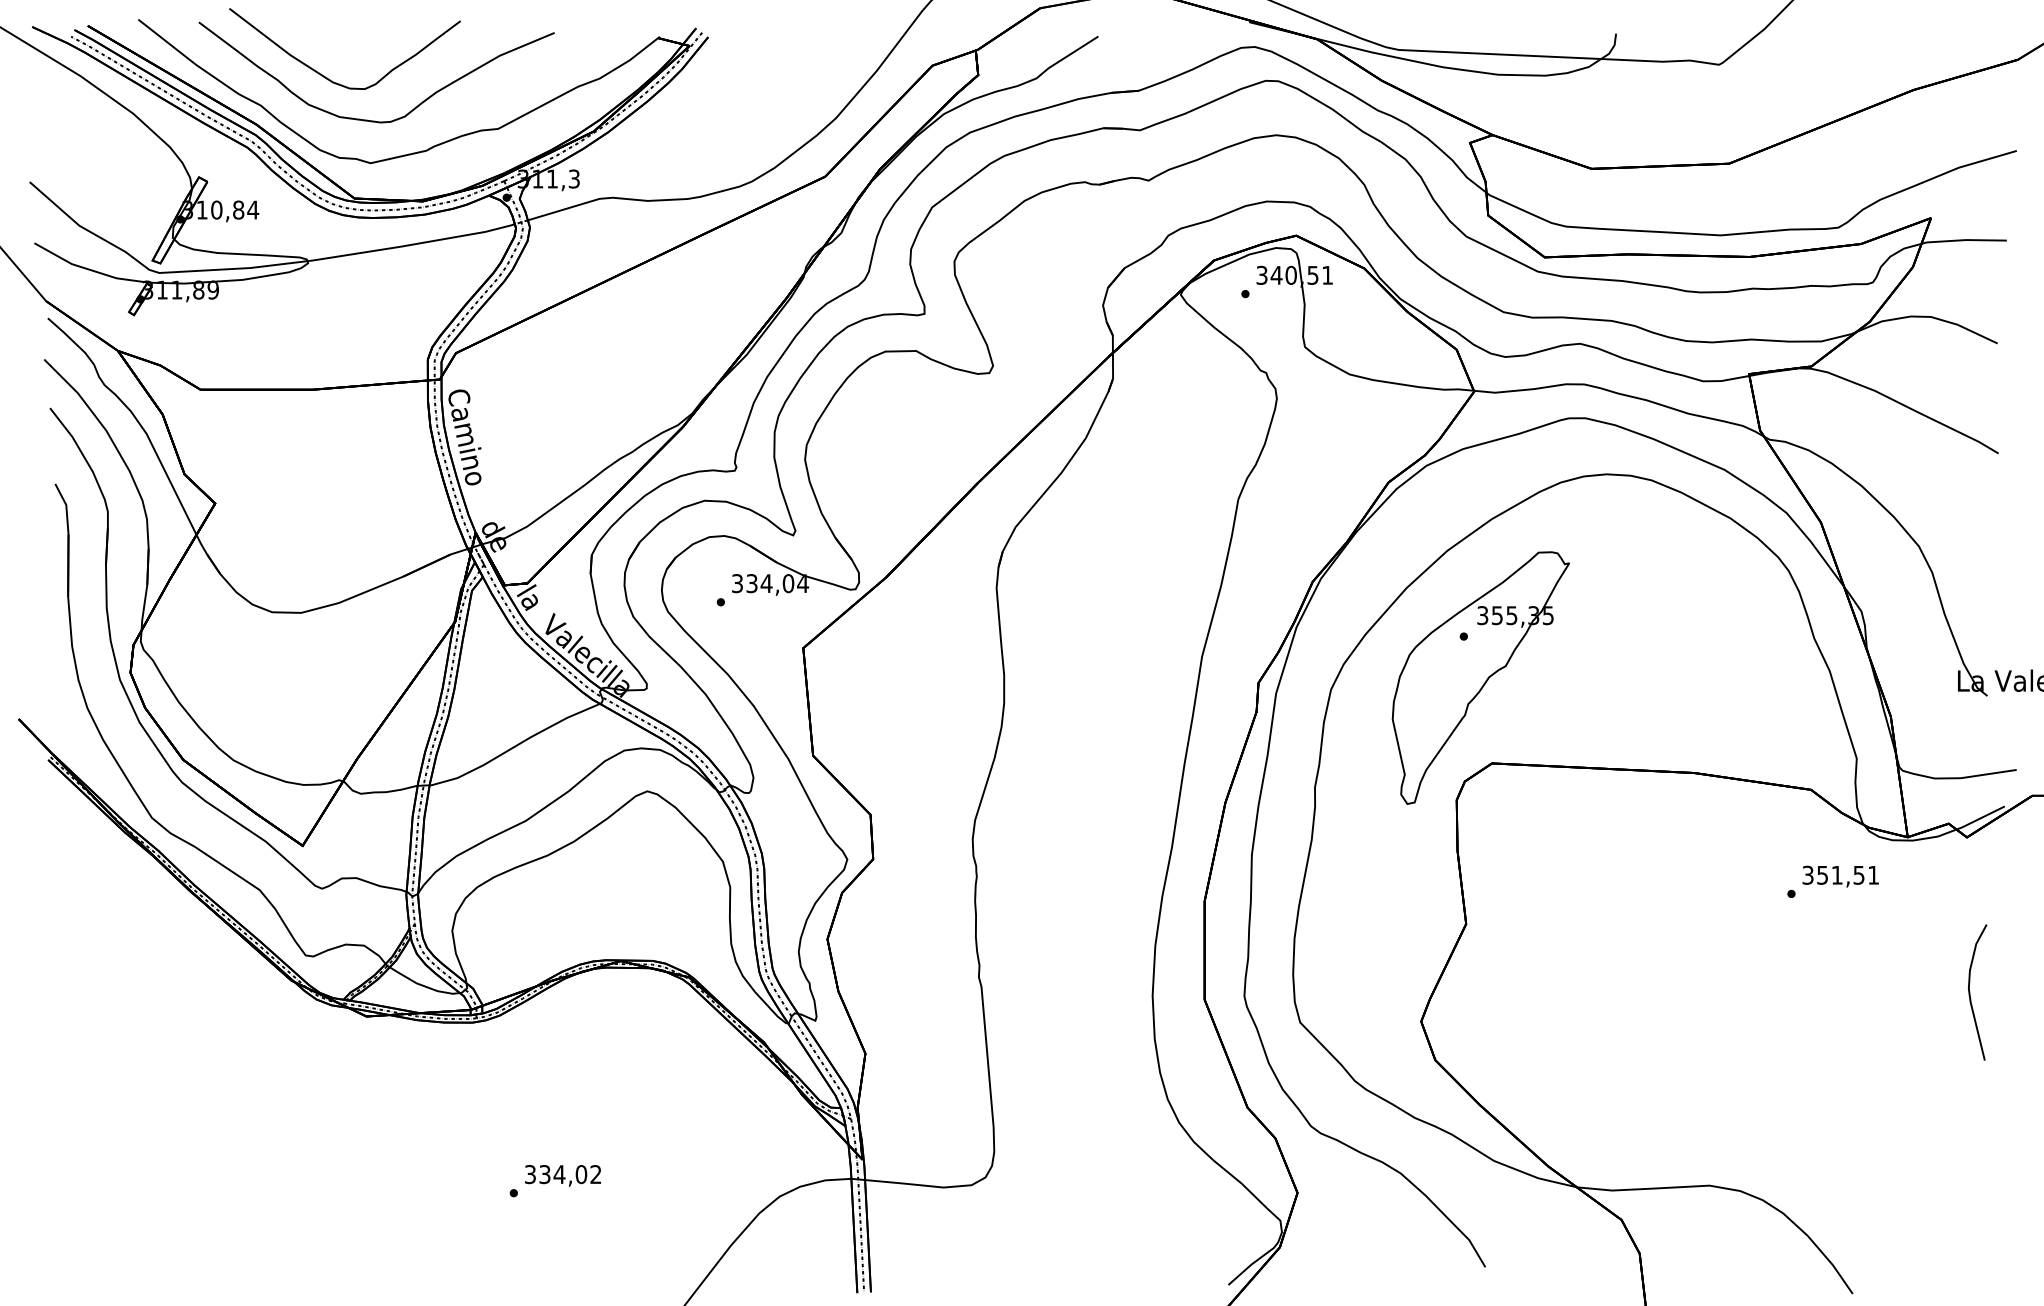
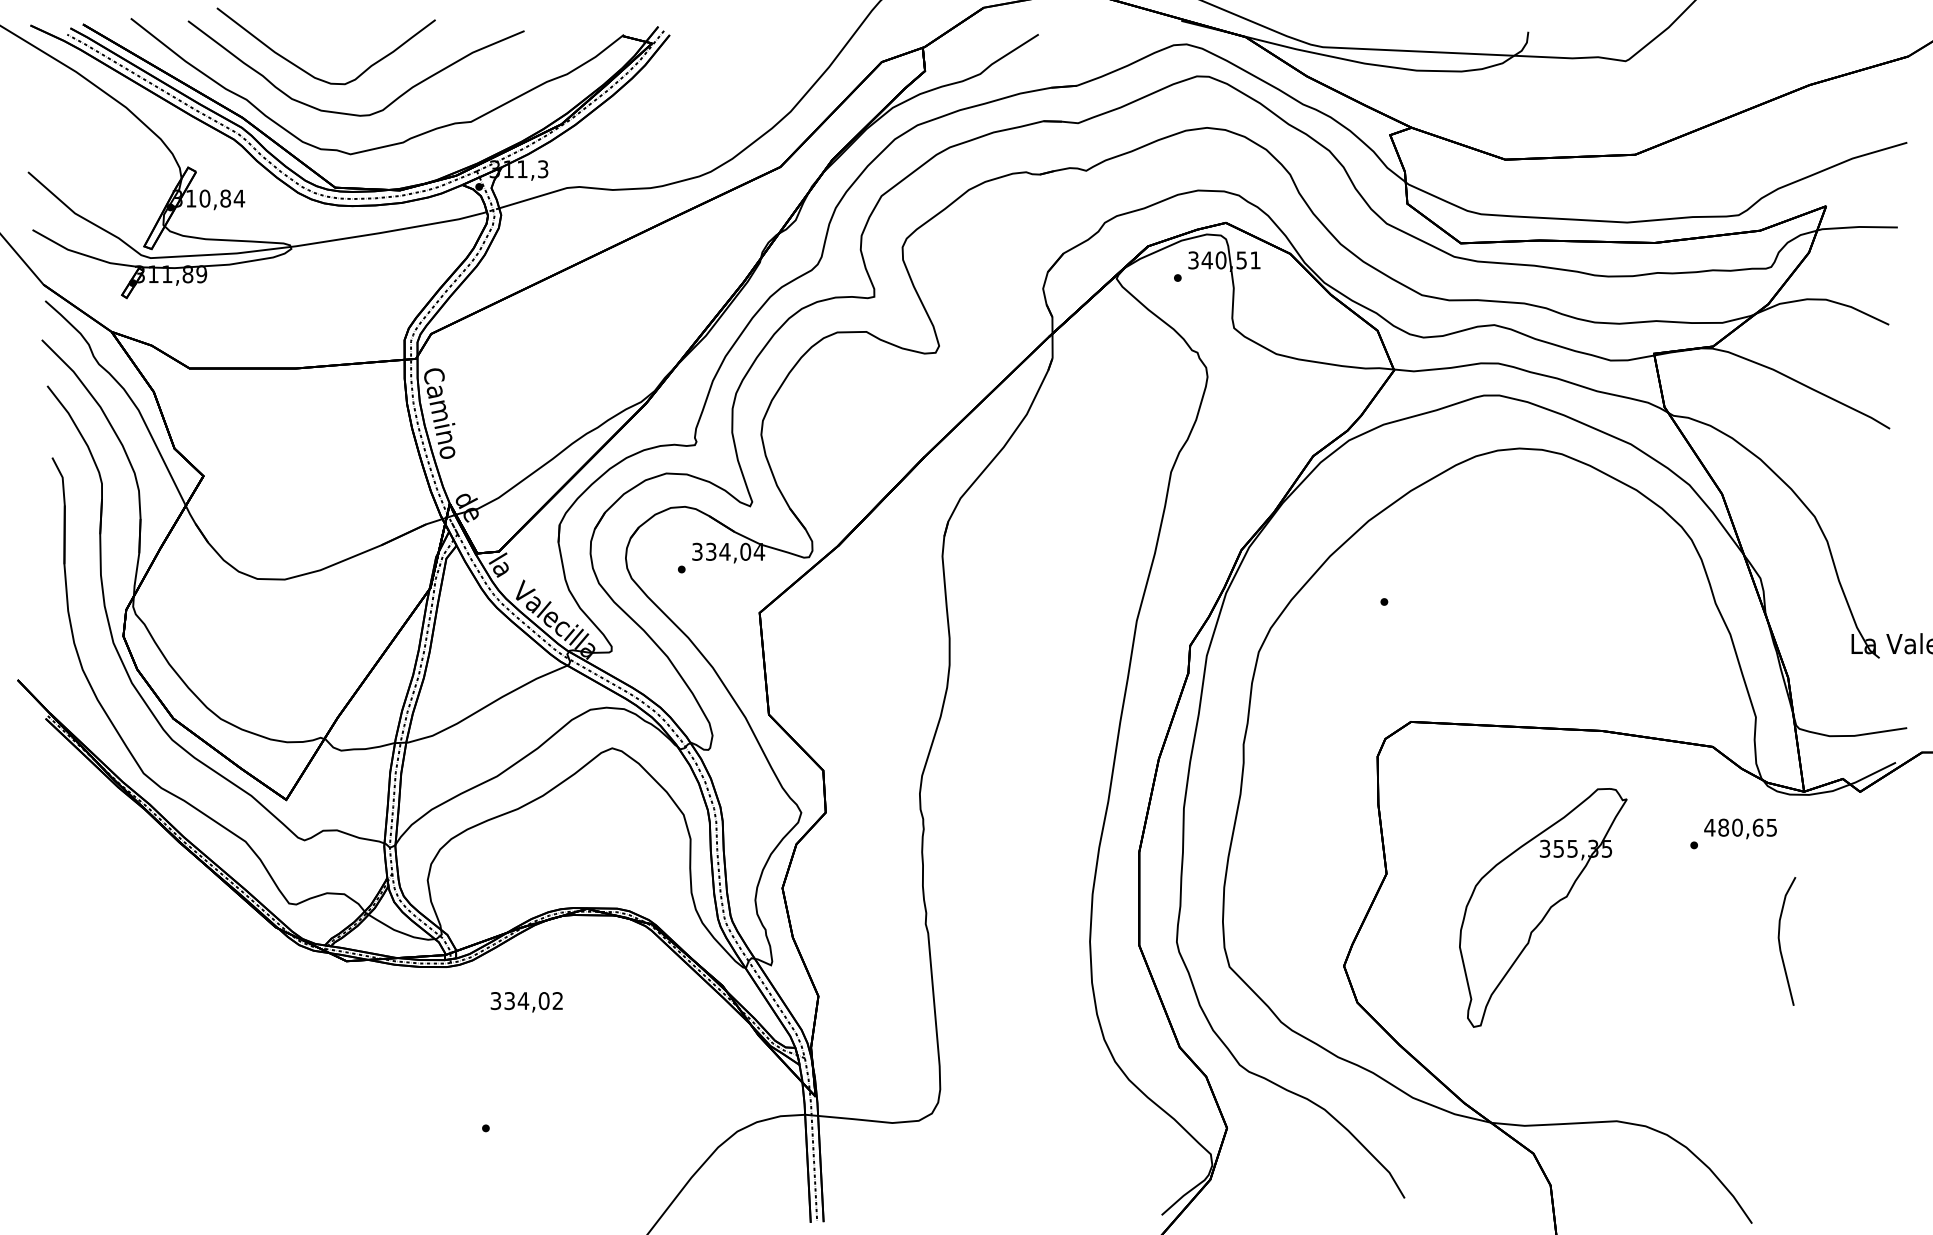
part: (1480, 677) -> (1542, 907), moved
text: (1840, 874) -> (1740, 826), 351,51 -> 480,65
curve: (1970, 992) -> (1780, 941), moved
text: (562, 1175) -> (526, 1001), moved

